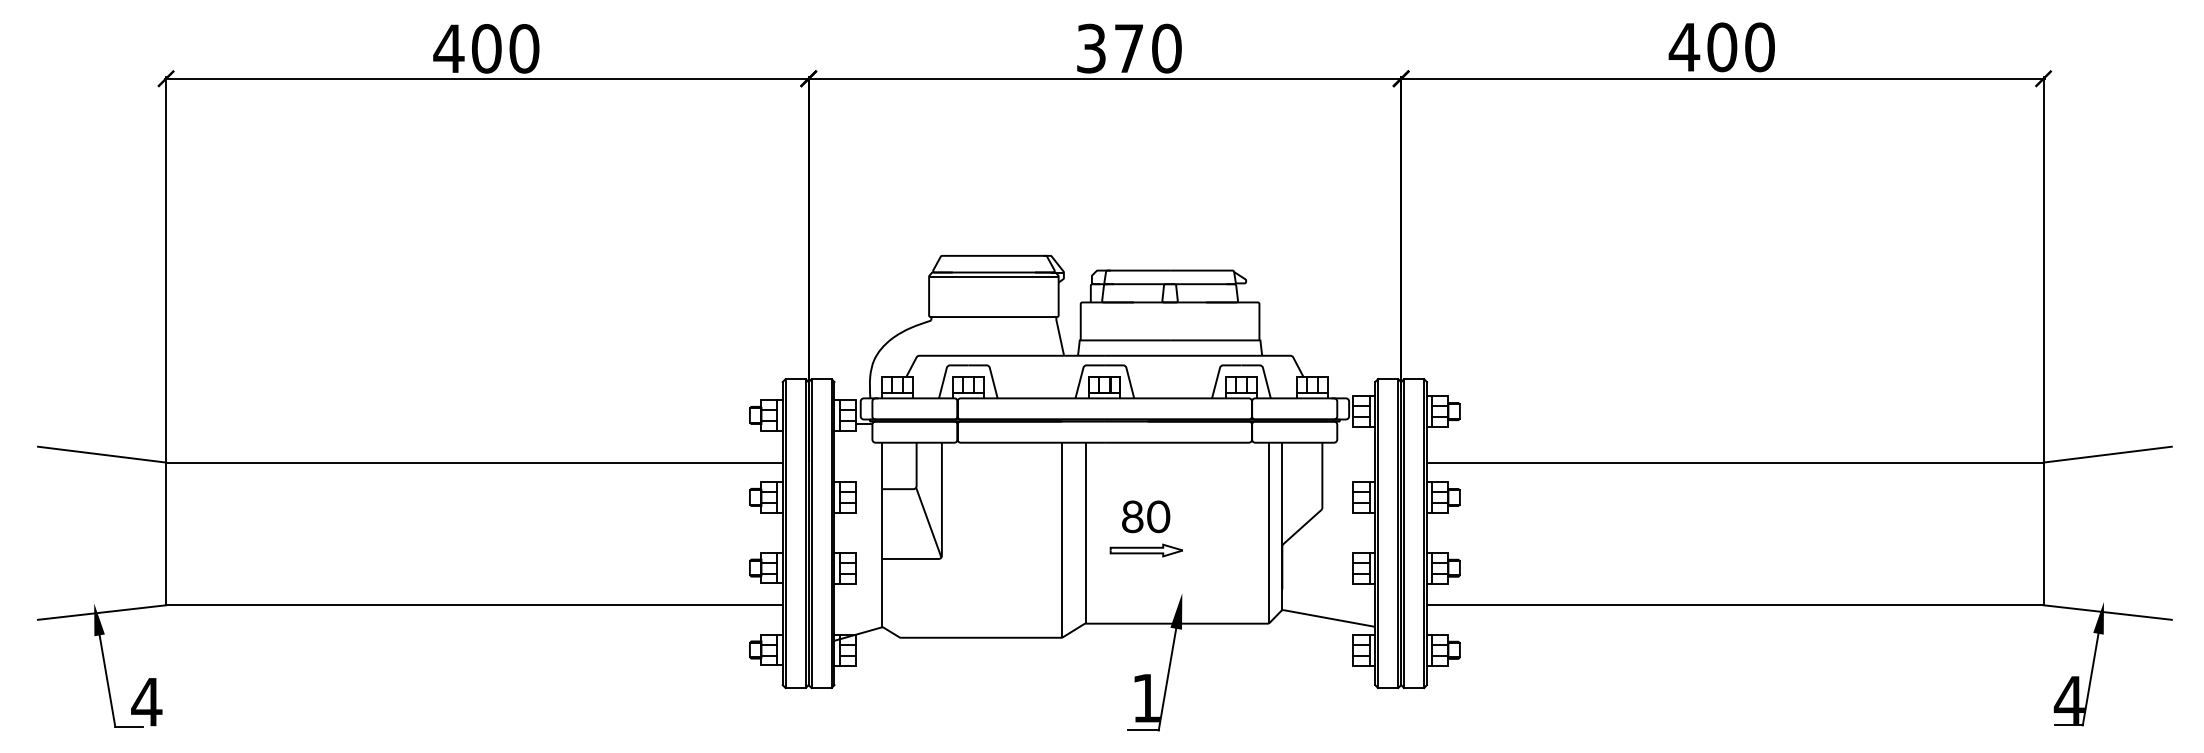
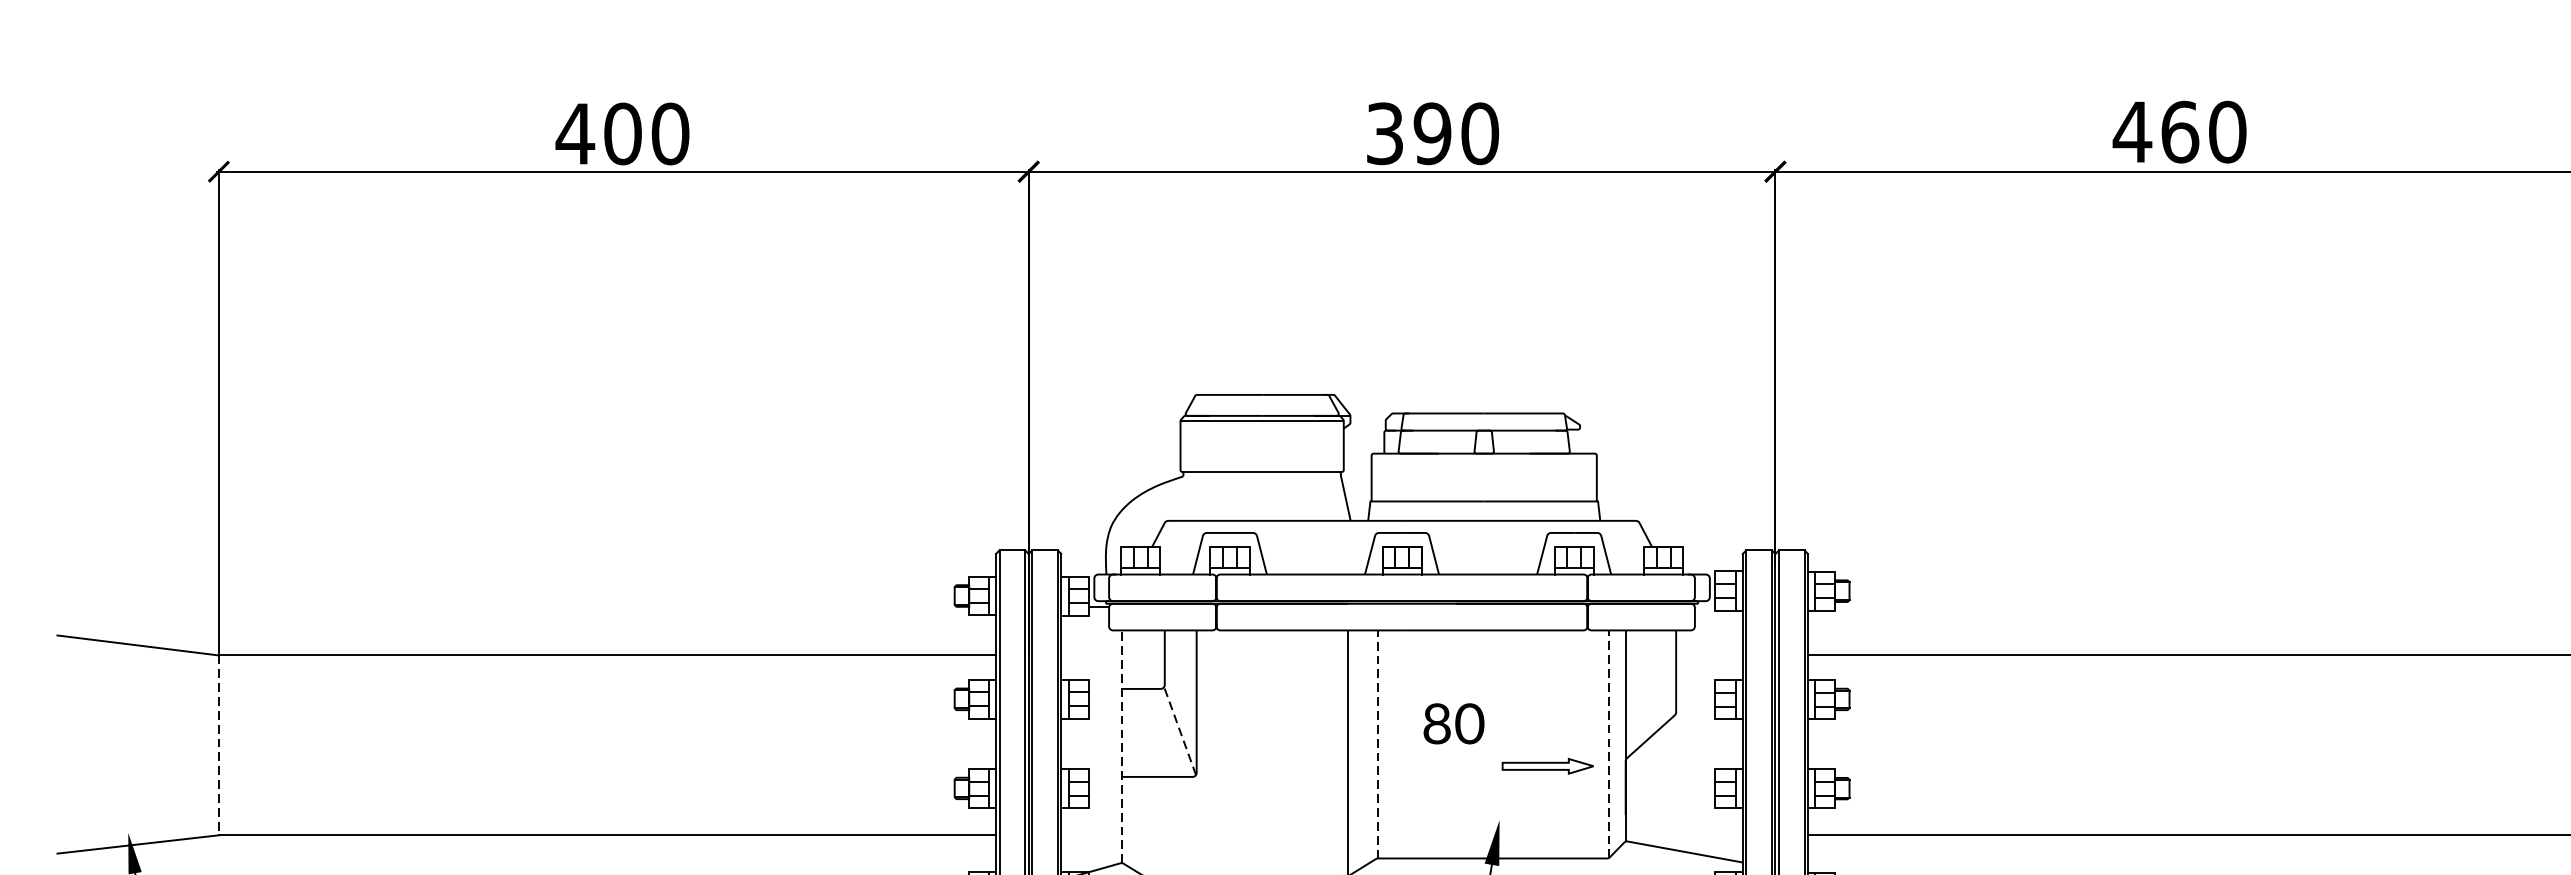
text: (1722, 47) -> (2180, 132), 400 -> 460
text: (1128, 48) -> (1431, 133), 370 -> 390
line: (928, 522) -> (1179, 730), solid -> dashed
line: (1085, 532) -> (1377, 743), solid -> dashed
line: (1268, 532) -> (1608, 743), solid -> dashed
line: (166, 534) -> (219, 746), solid -> dashed
line: (882, 534) -> (1121, 746), solid -> dashed
part: (1145, 550) -> (1546, 766), moved

